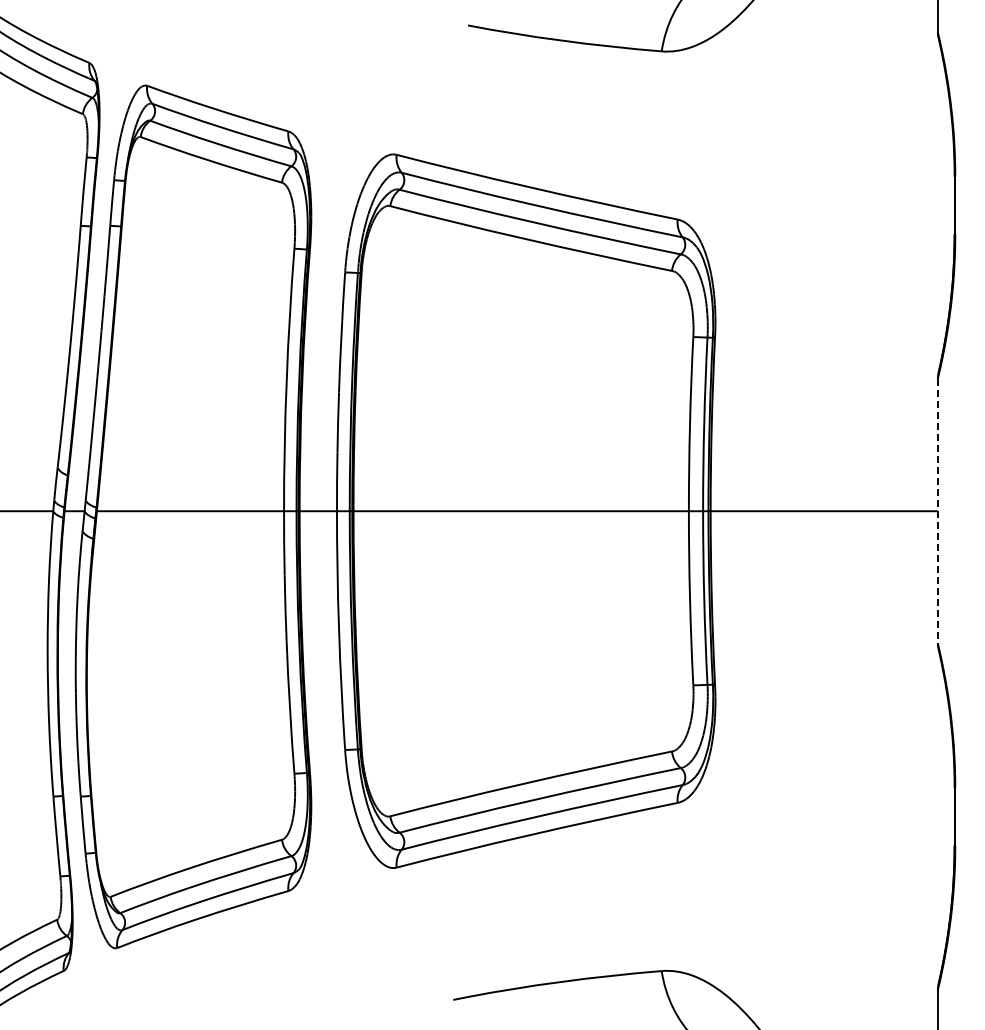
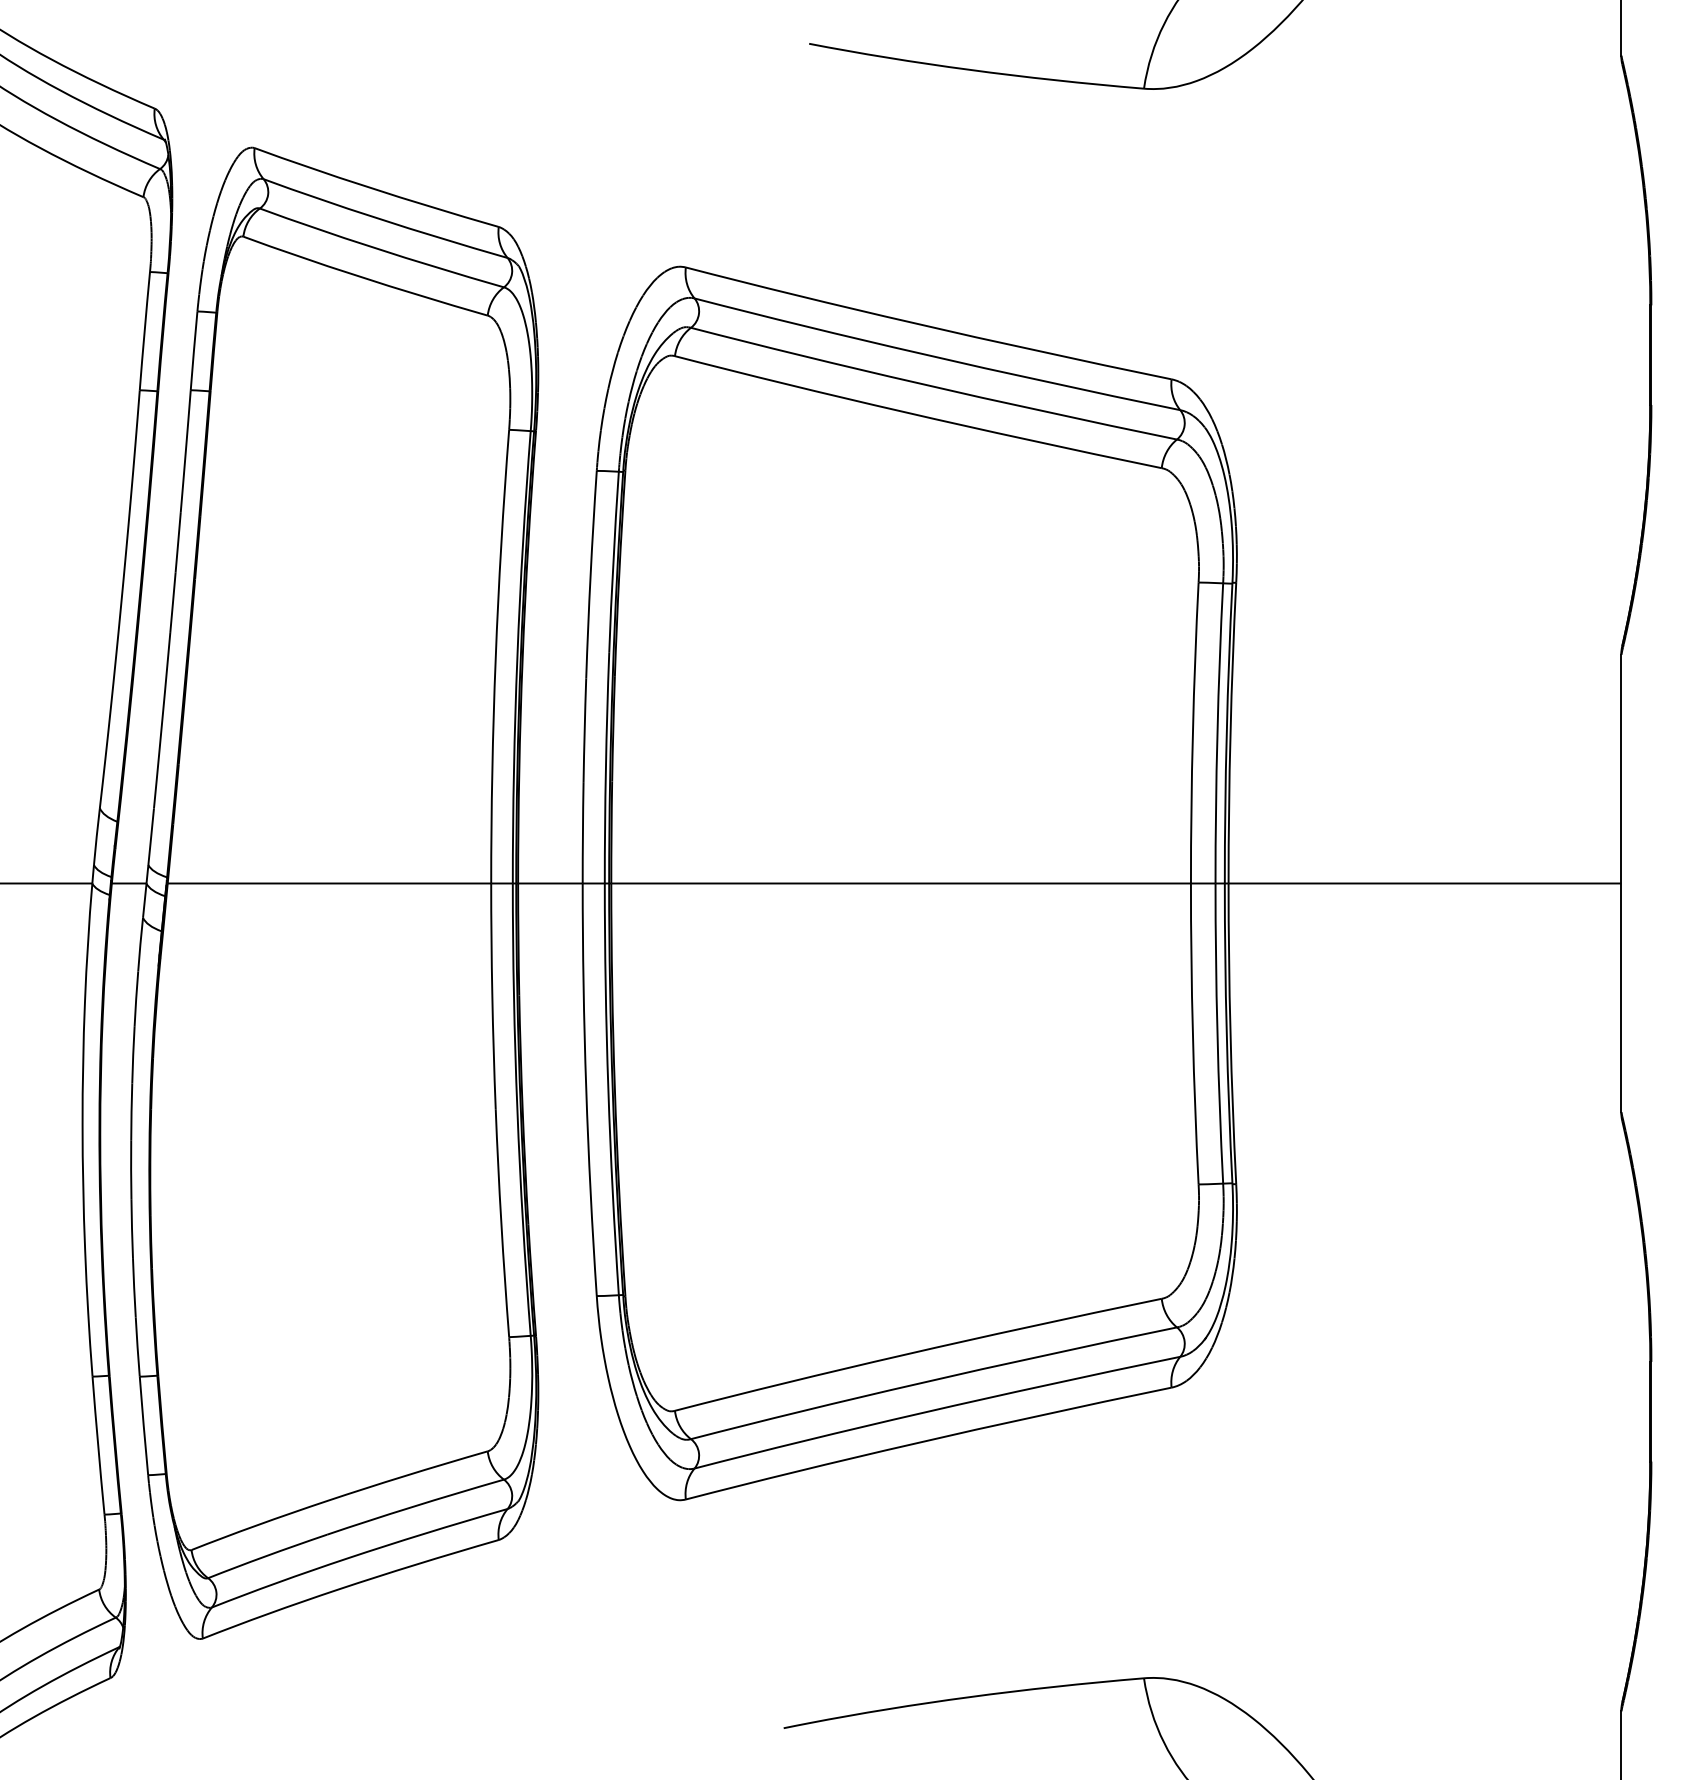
line: (937, 511) -> (1620, 883), dashed -> solid

